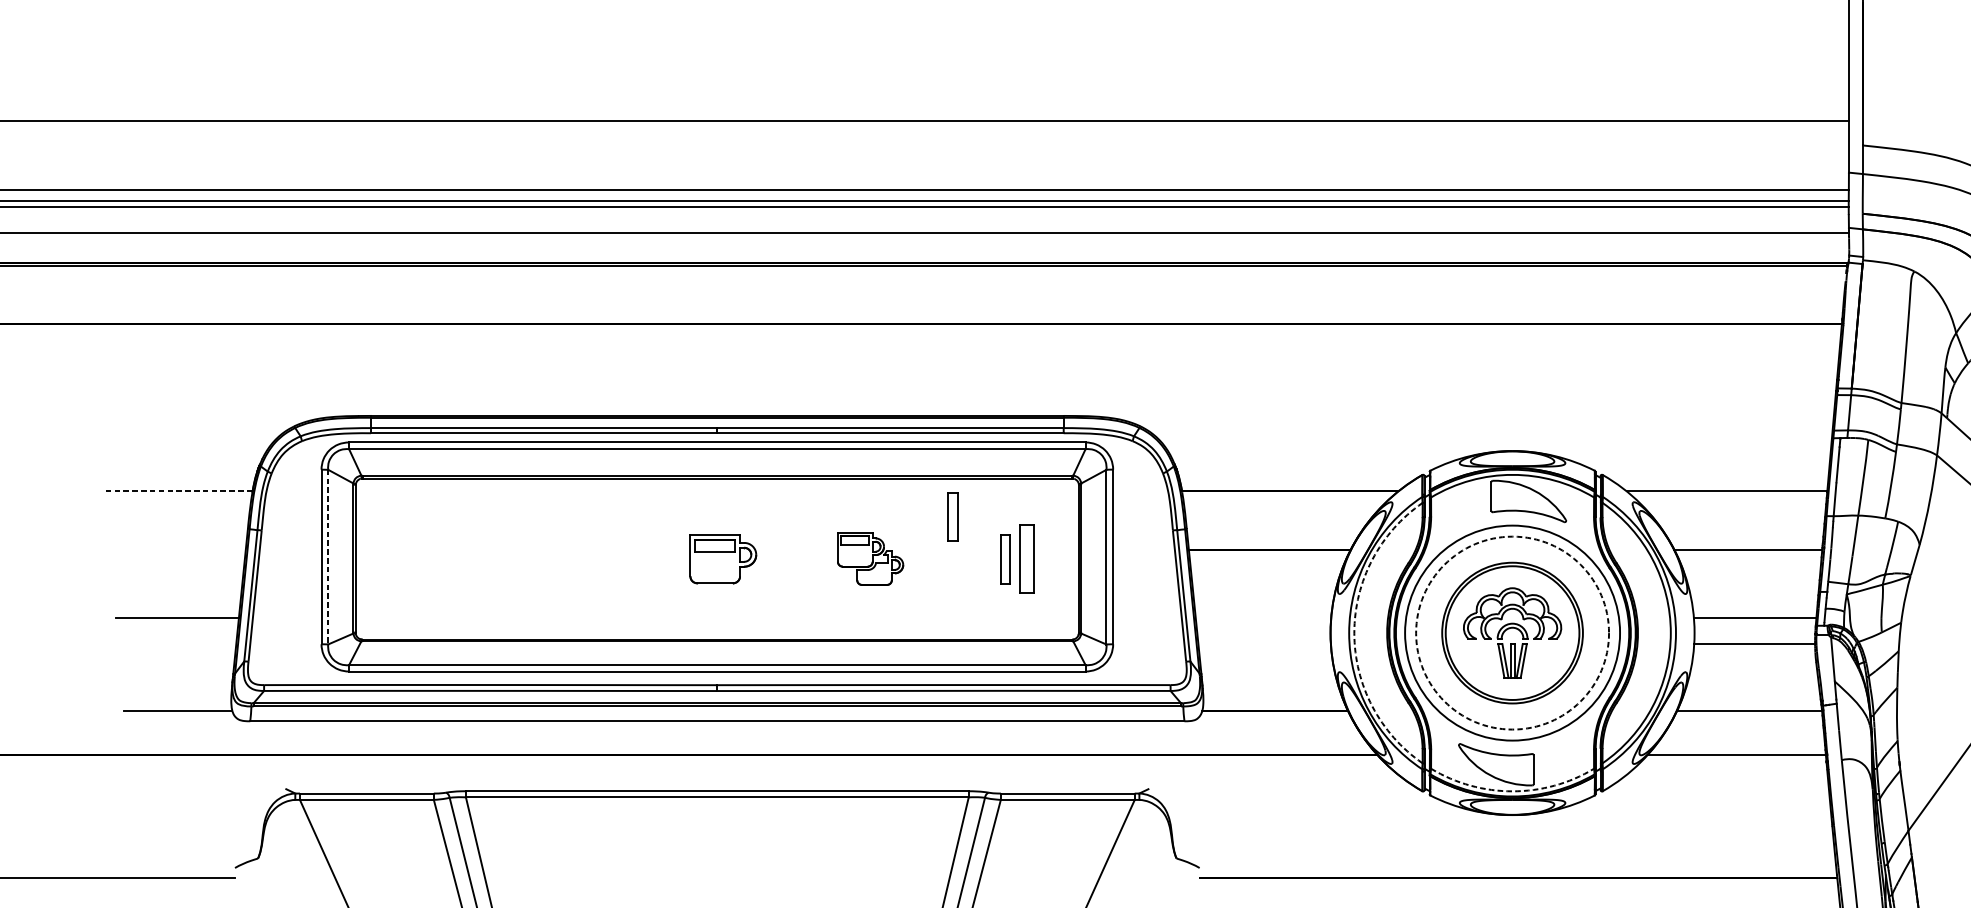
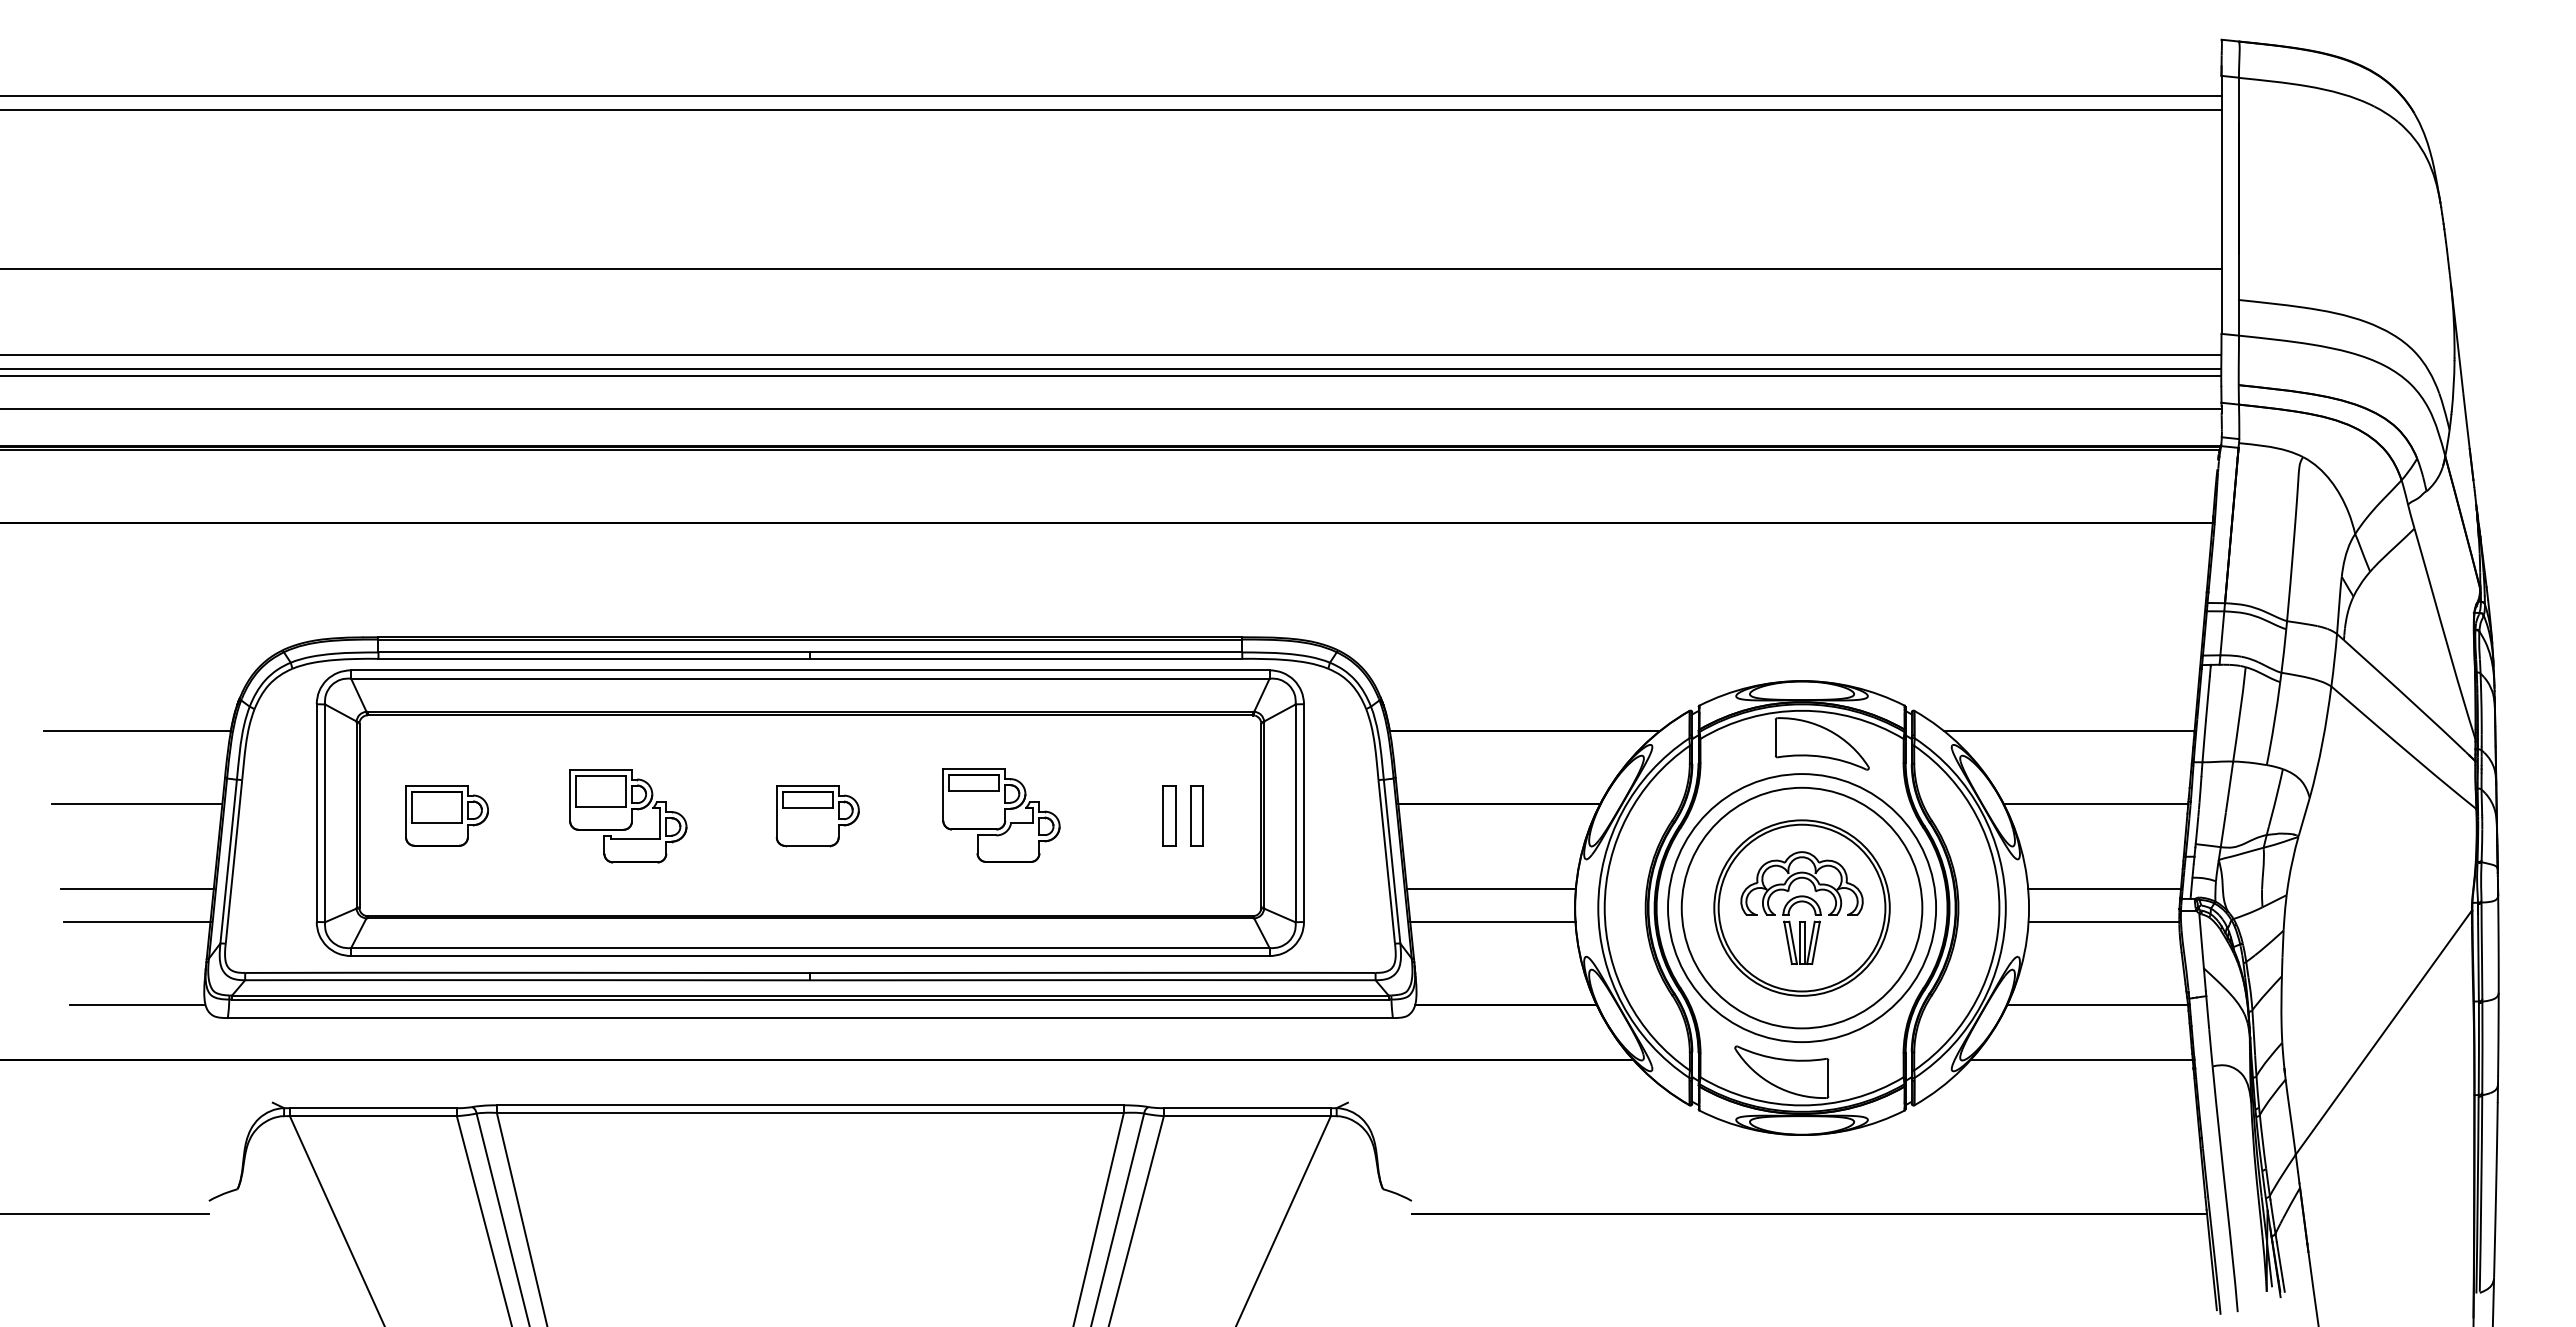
line: (176, 491) -> (136, 731), dashed -> solid
part: (953, 516) -> (1104, 762), removed
line: (176, 550) -> (136, 804), added
line: (328, 557) -> (325, 813), dashed -> solid
part: (425, 558) -> (446, 815), added
part: (870, 558) -> (1001, 815), size x1.43
part: (1026, 558) -> (1196, 815), size x0.71
part: (571, 559) -> (628, 816), added
line: (1263, 618) -> (1491, 889), added
circle: (1512, 632) -> (1801, 907), dashed -> solid
arc: (1354, 633) -> (1604, 908), dashed -> solid
line: (176, 643) -> (136, 921), added
line: (1264, 643) -> (1492, 921), added
arc: (1512, 791) -> (1802, 1105), dashed -> solid

